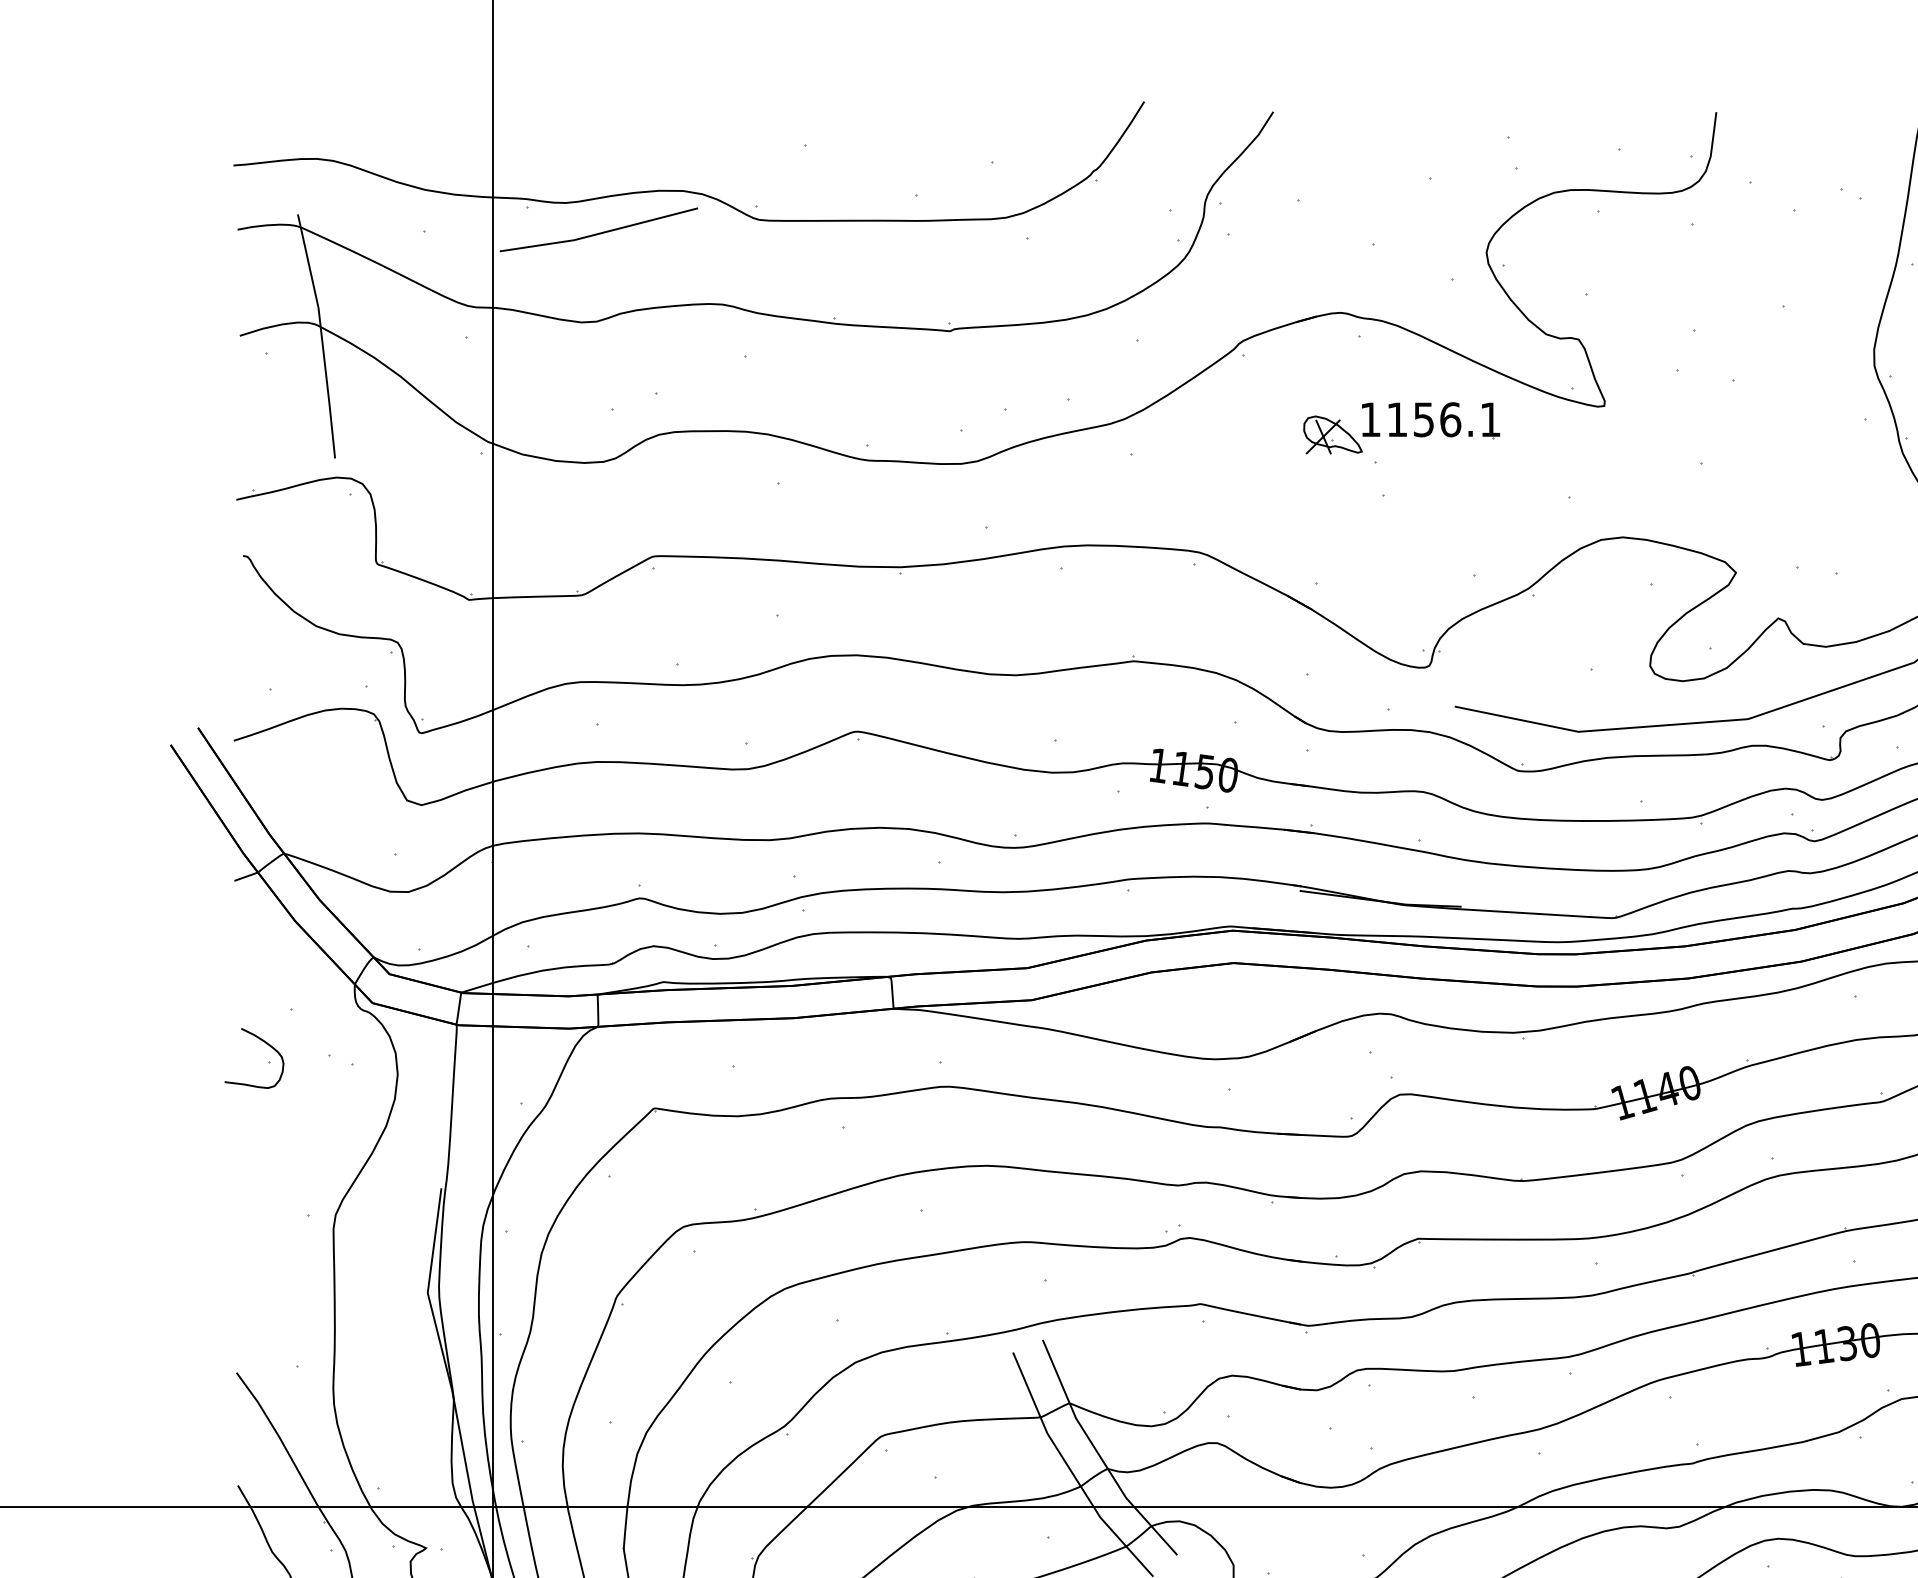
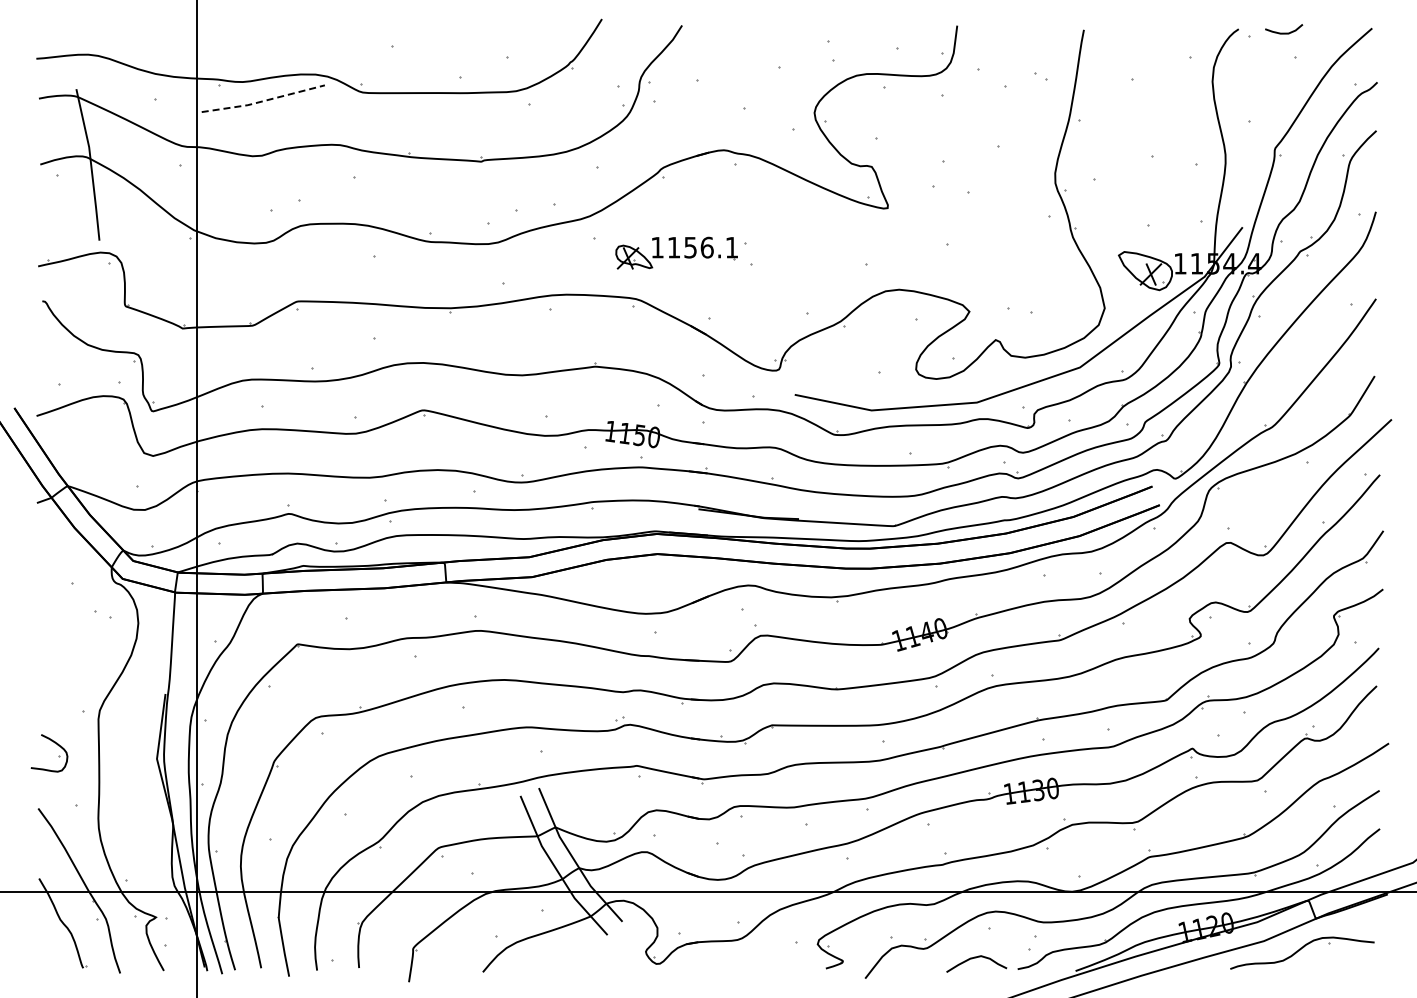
line: (599, 234) -> (263, 101), solid -> dashed
part: (1401, 427) -> (676, 252), moved
part: (269, 1063) -> (58, 756), moved

